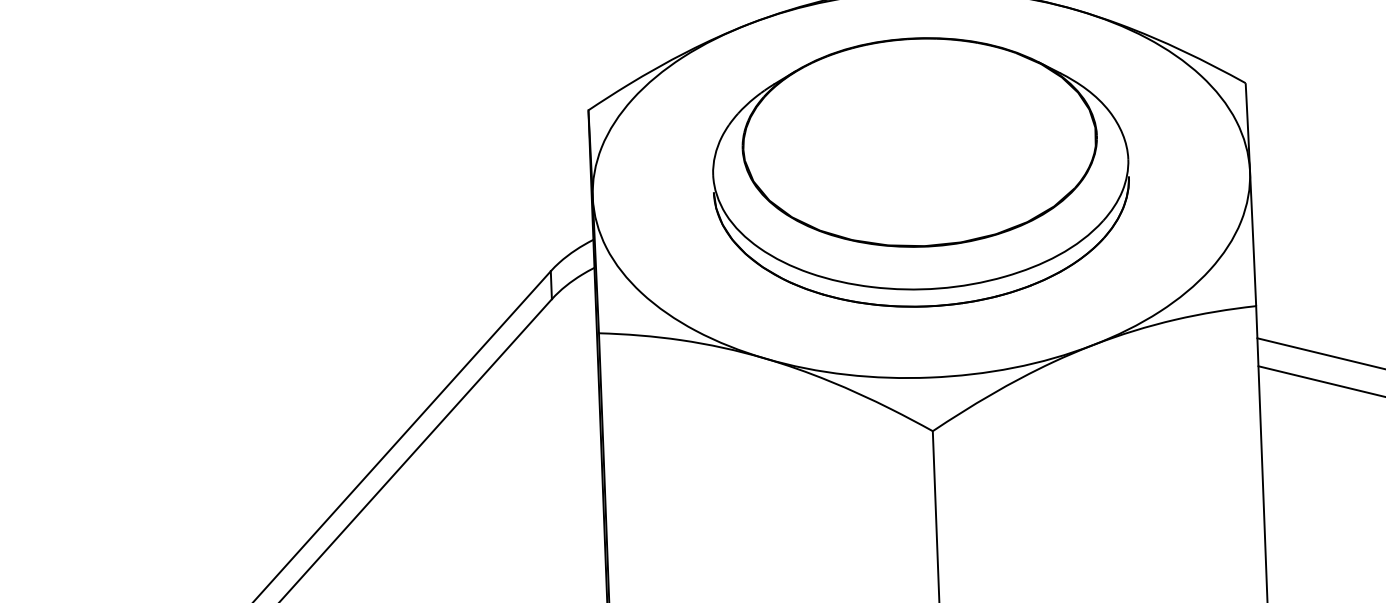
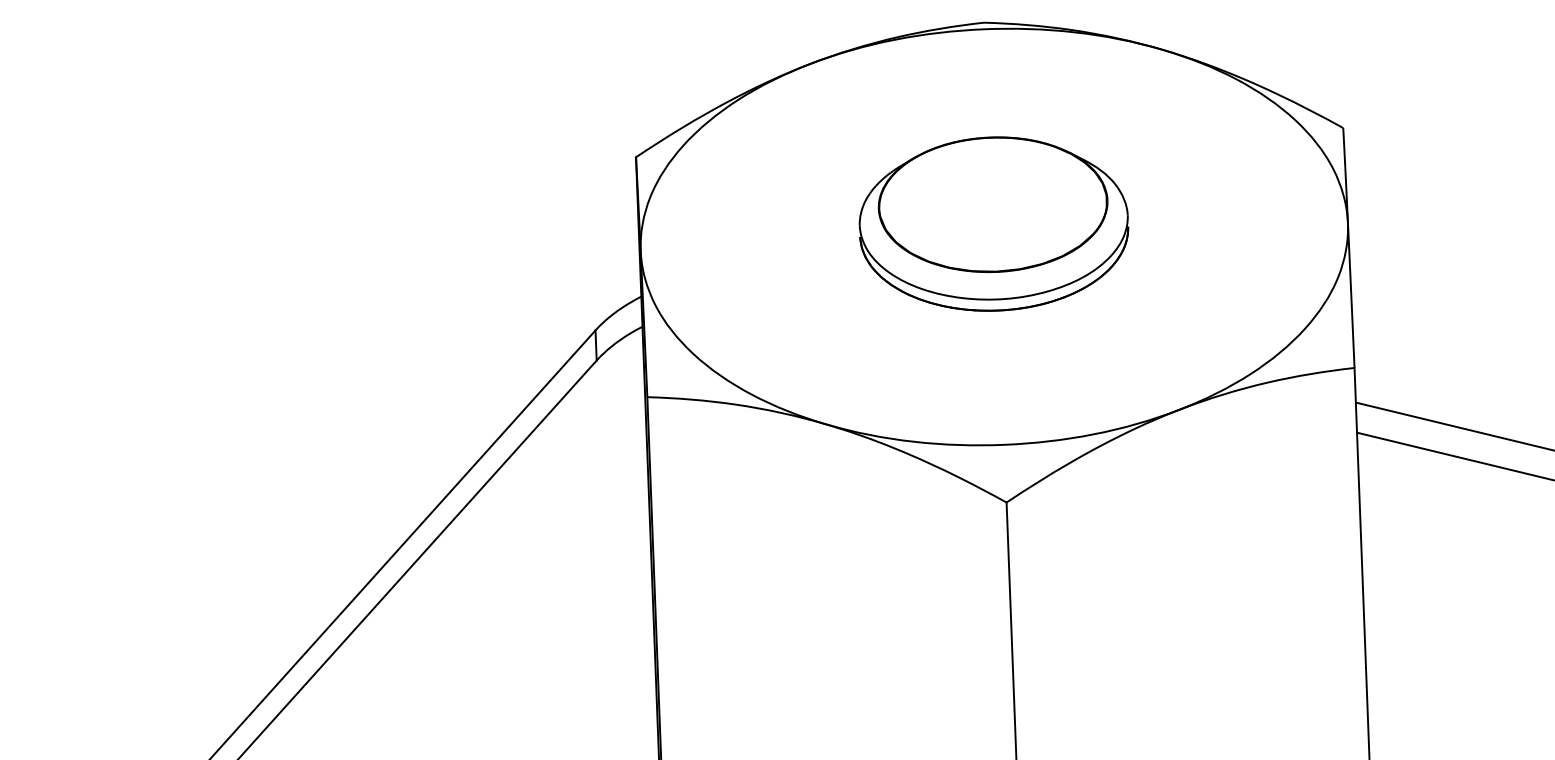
part: (920, 171) -> (993, 223), size x0.6

